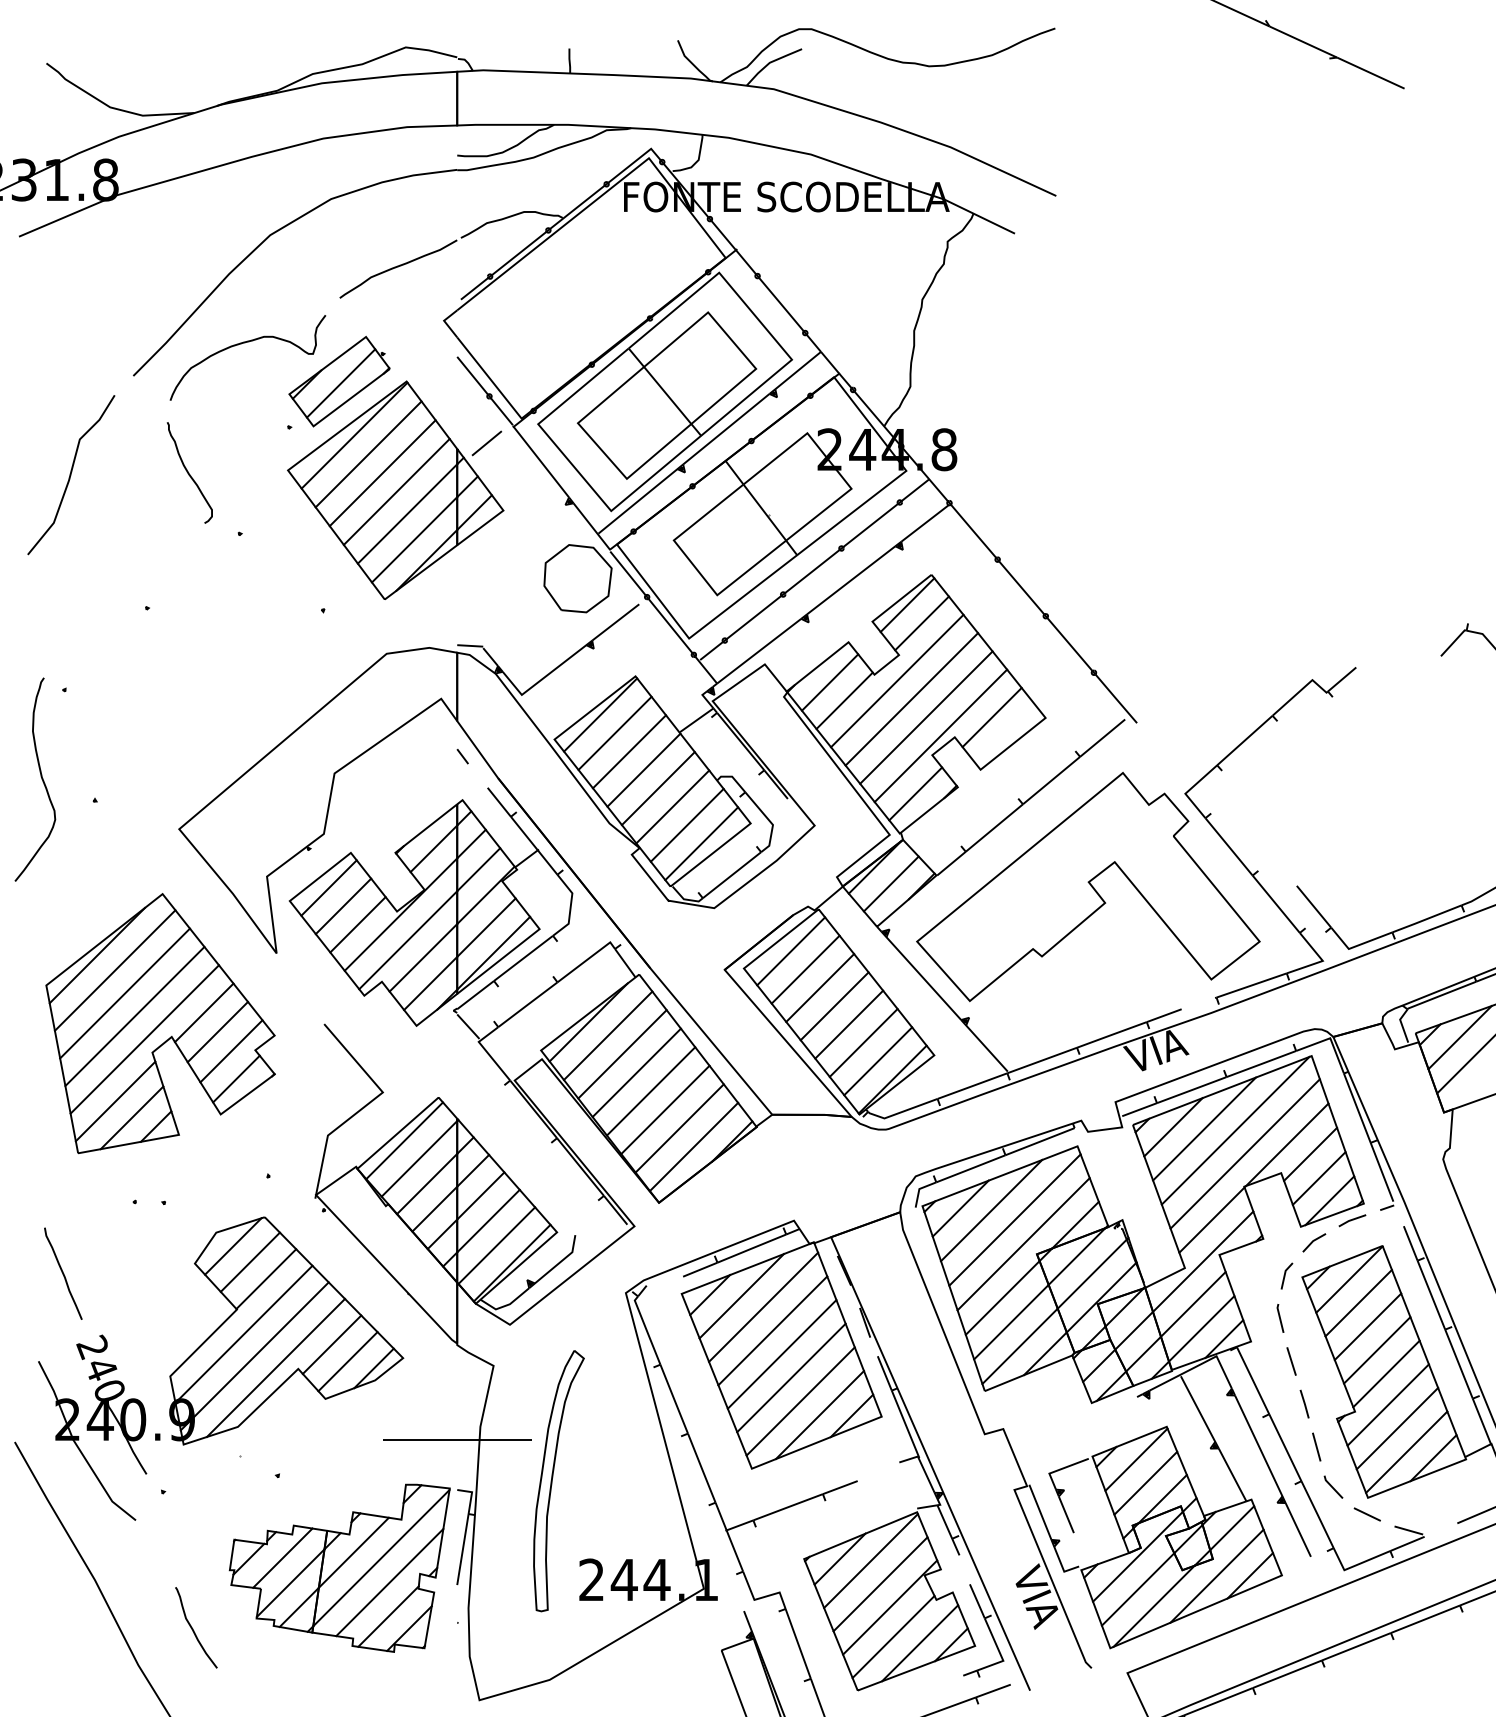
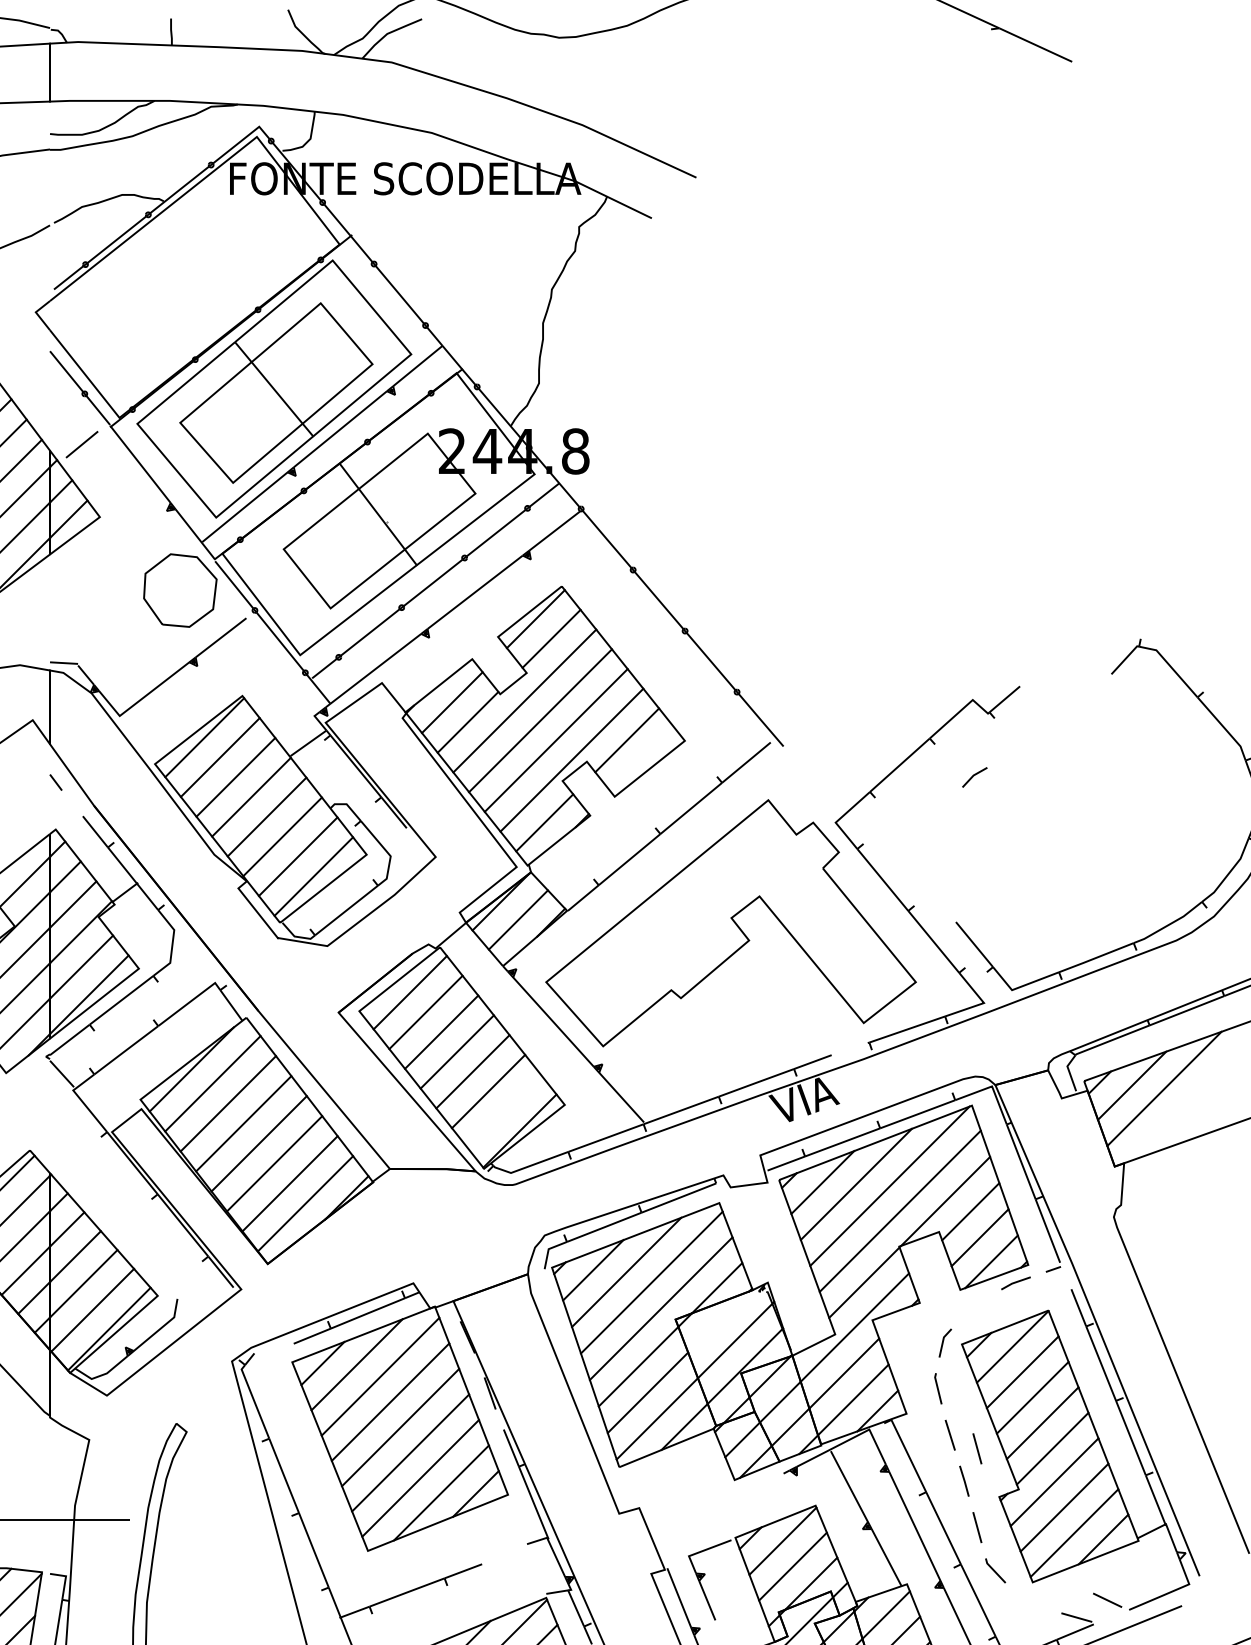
line: (878, 1061) -> (504, 1111), removed
line: (1314, 1241) -> (975, 775), moved
line: (1076, 1256) -> (718, 1321), removed
line: (1316, 1373) -> (977, 1448), added
line: (1366, 1514) -> (1106, 1600), moved

